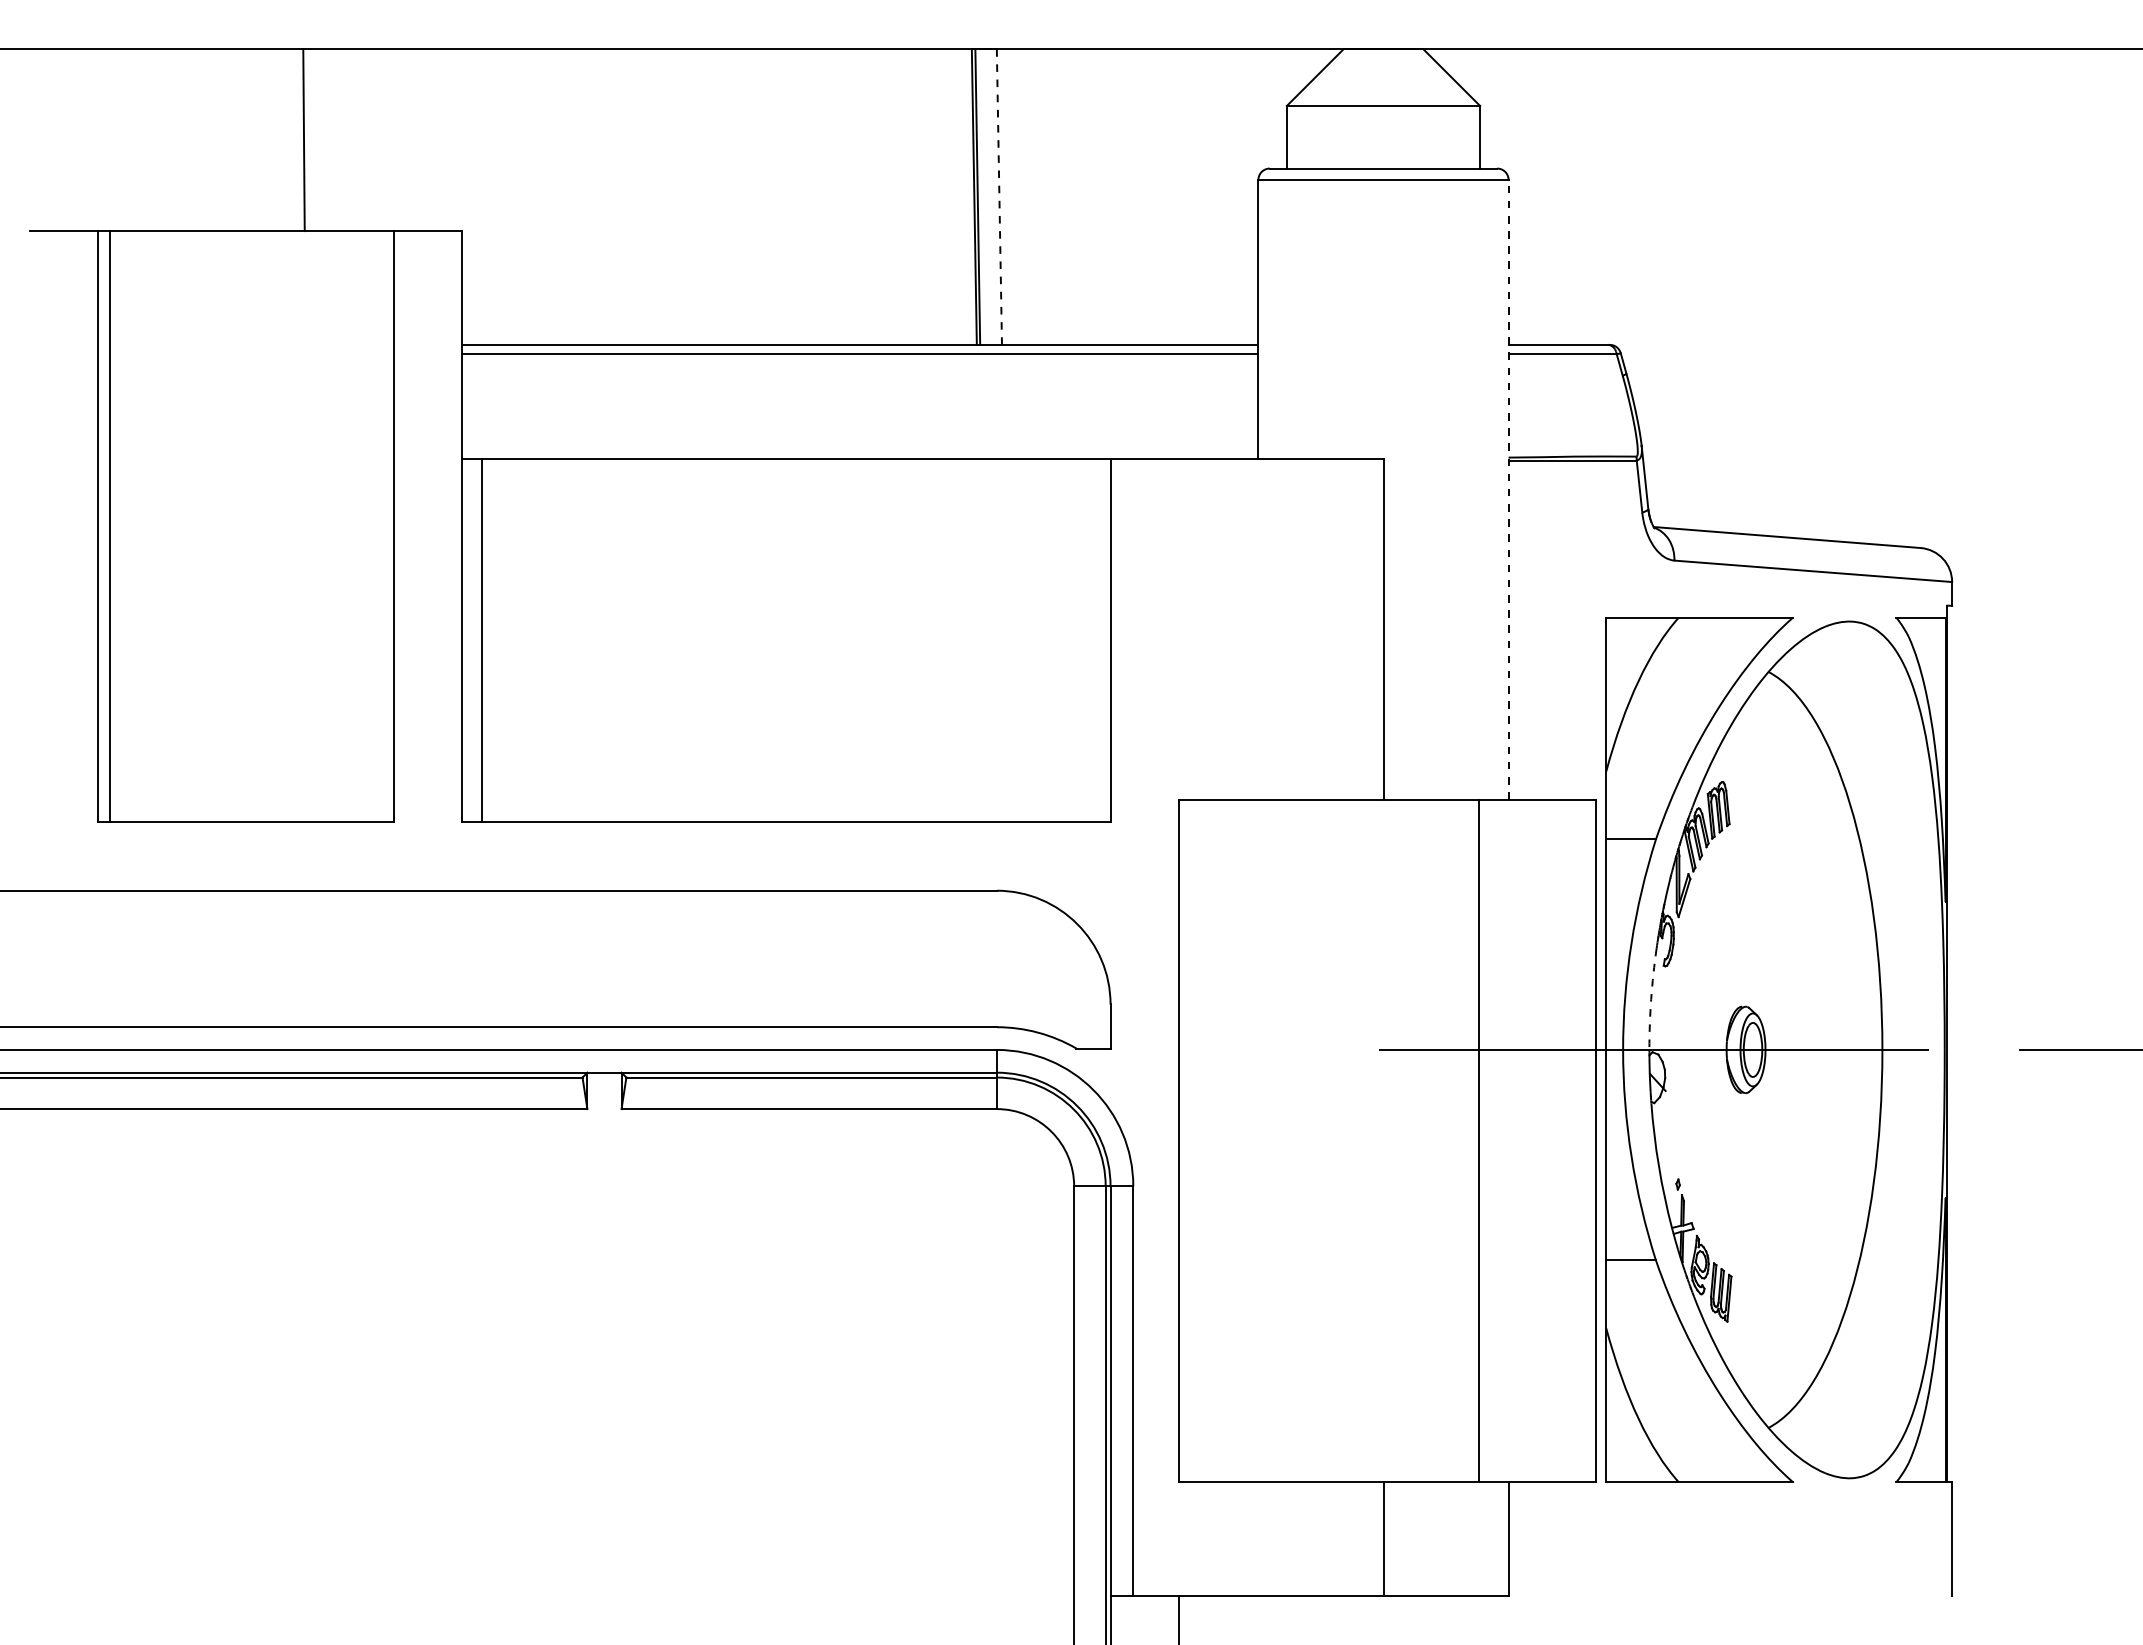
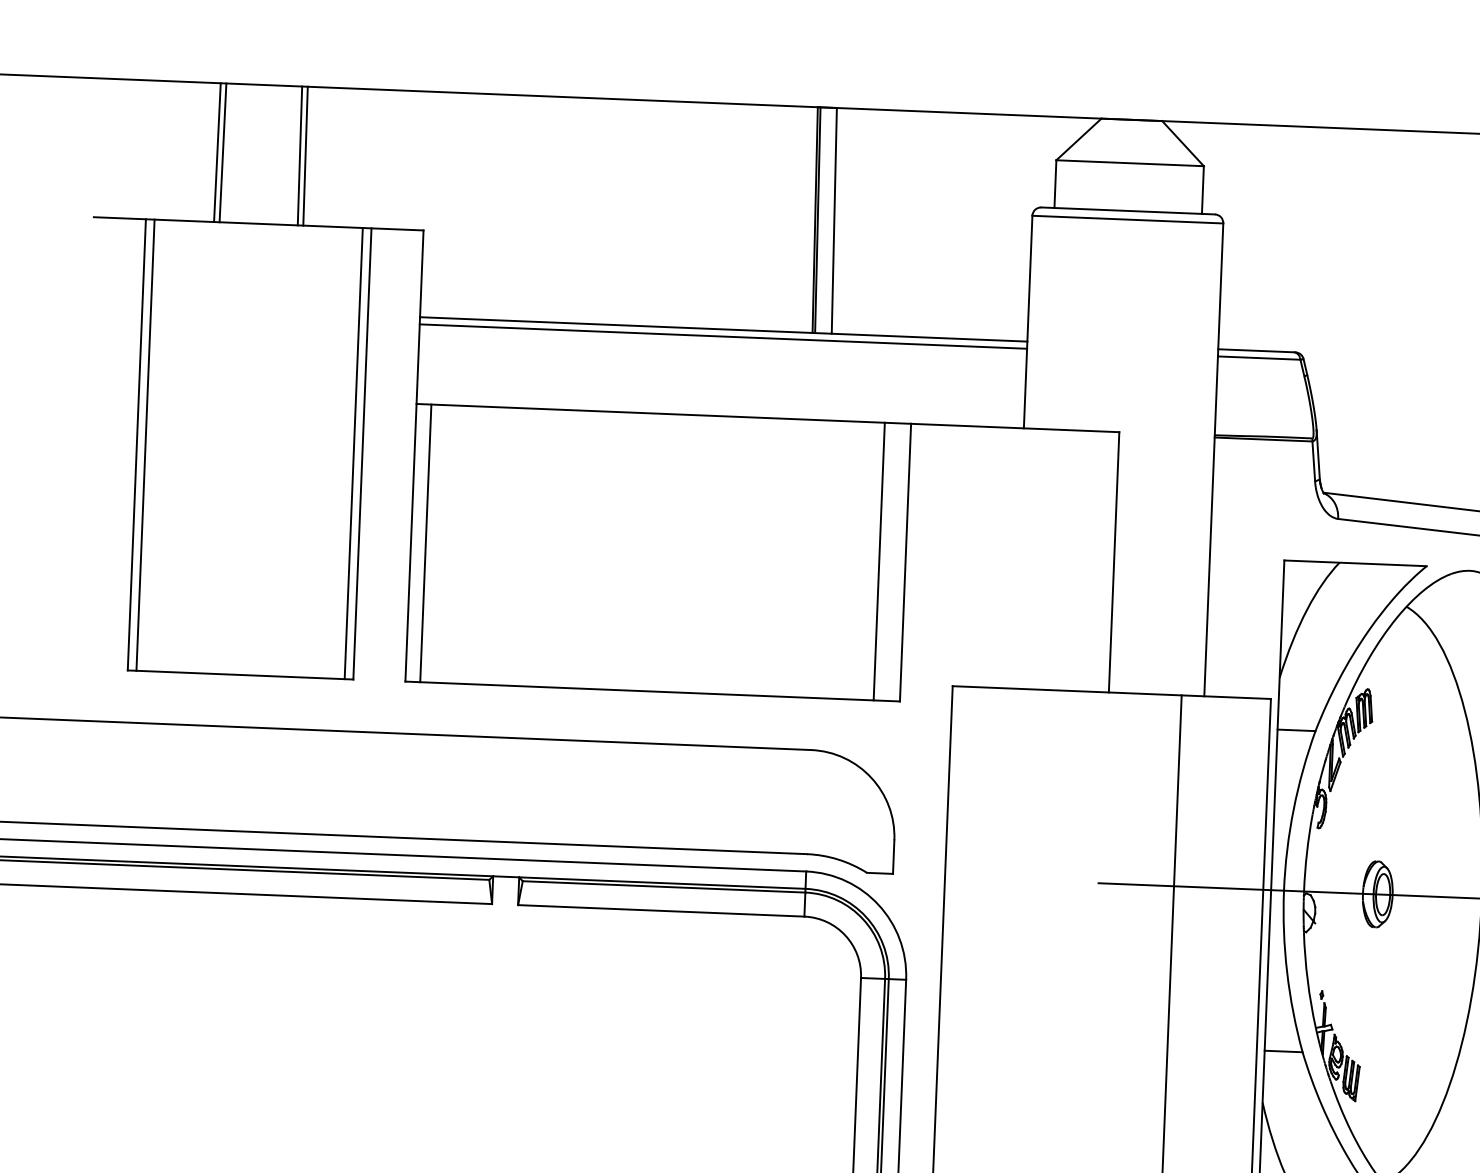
line: (188, 140) -> (217, 152), added
line: (195, 140) -> (222, 153), added
line: (296, 140) -> (299, 156), added
line: (999, 197) -> (834, 221), dashed -> solid
line: (1508, 489) -> (1213, 459), dashed -> solid
line: (382, 526) -> (353, 453), added
line: (1076, 640) -> (879, 561), added
arc: (1651, 999) -> (1307, 853), dashed -> solid

